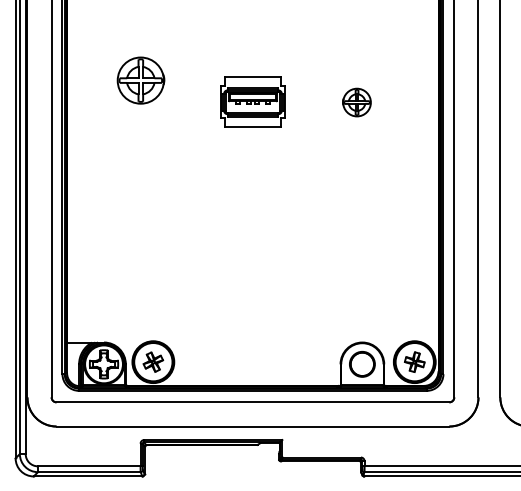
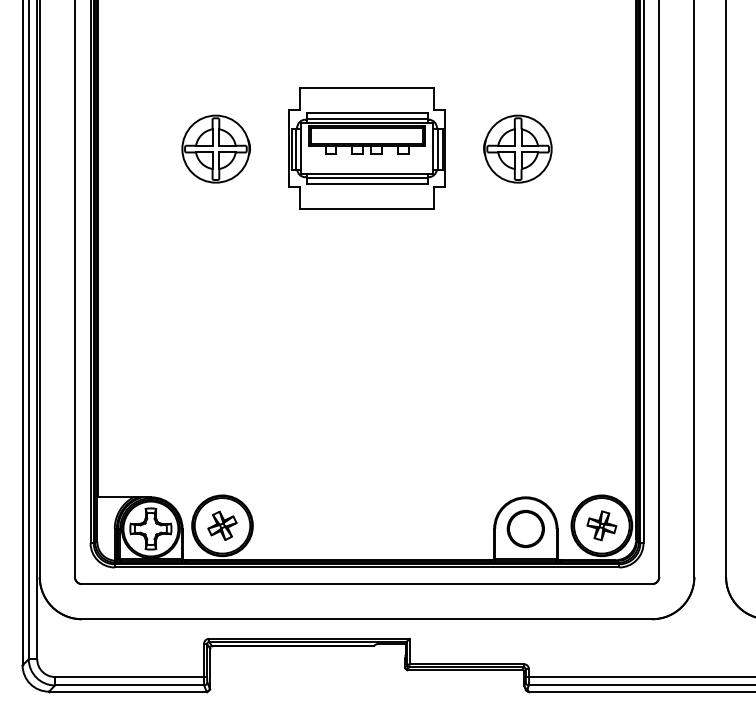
part: (140, 80) -> (215, 148), moved
part: (252, 102) -> (366, 148), size x1.67
part: (356, 102) -> (517, 148), size x1.67

